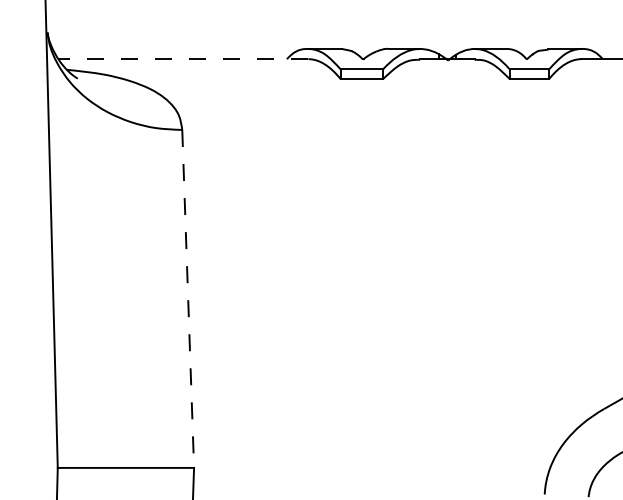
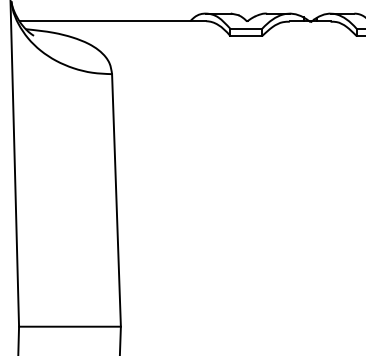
line: (183, 59) -> (112, 21), dashed -> solid
line: (188, 299) -> (116, 200), dashed -> solid

